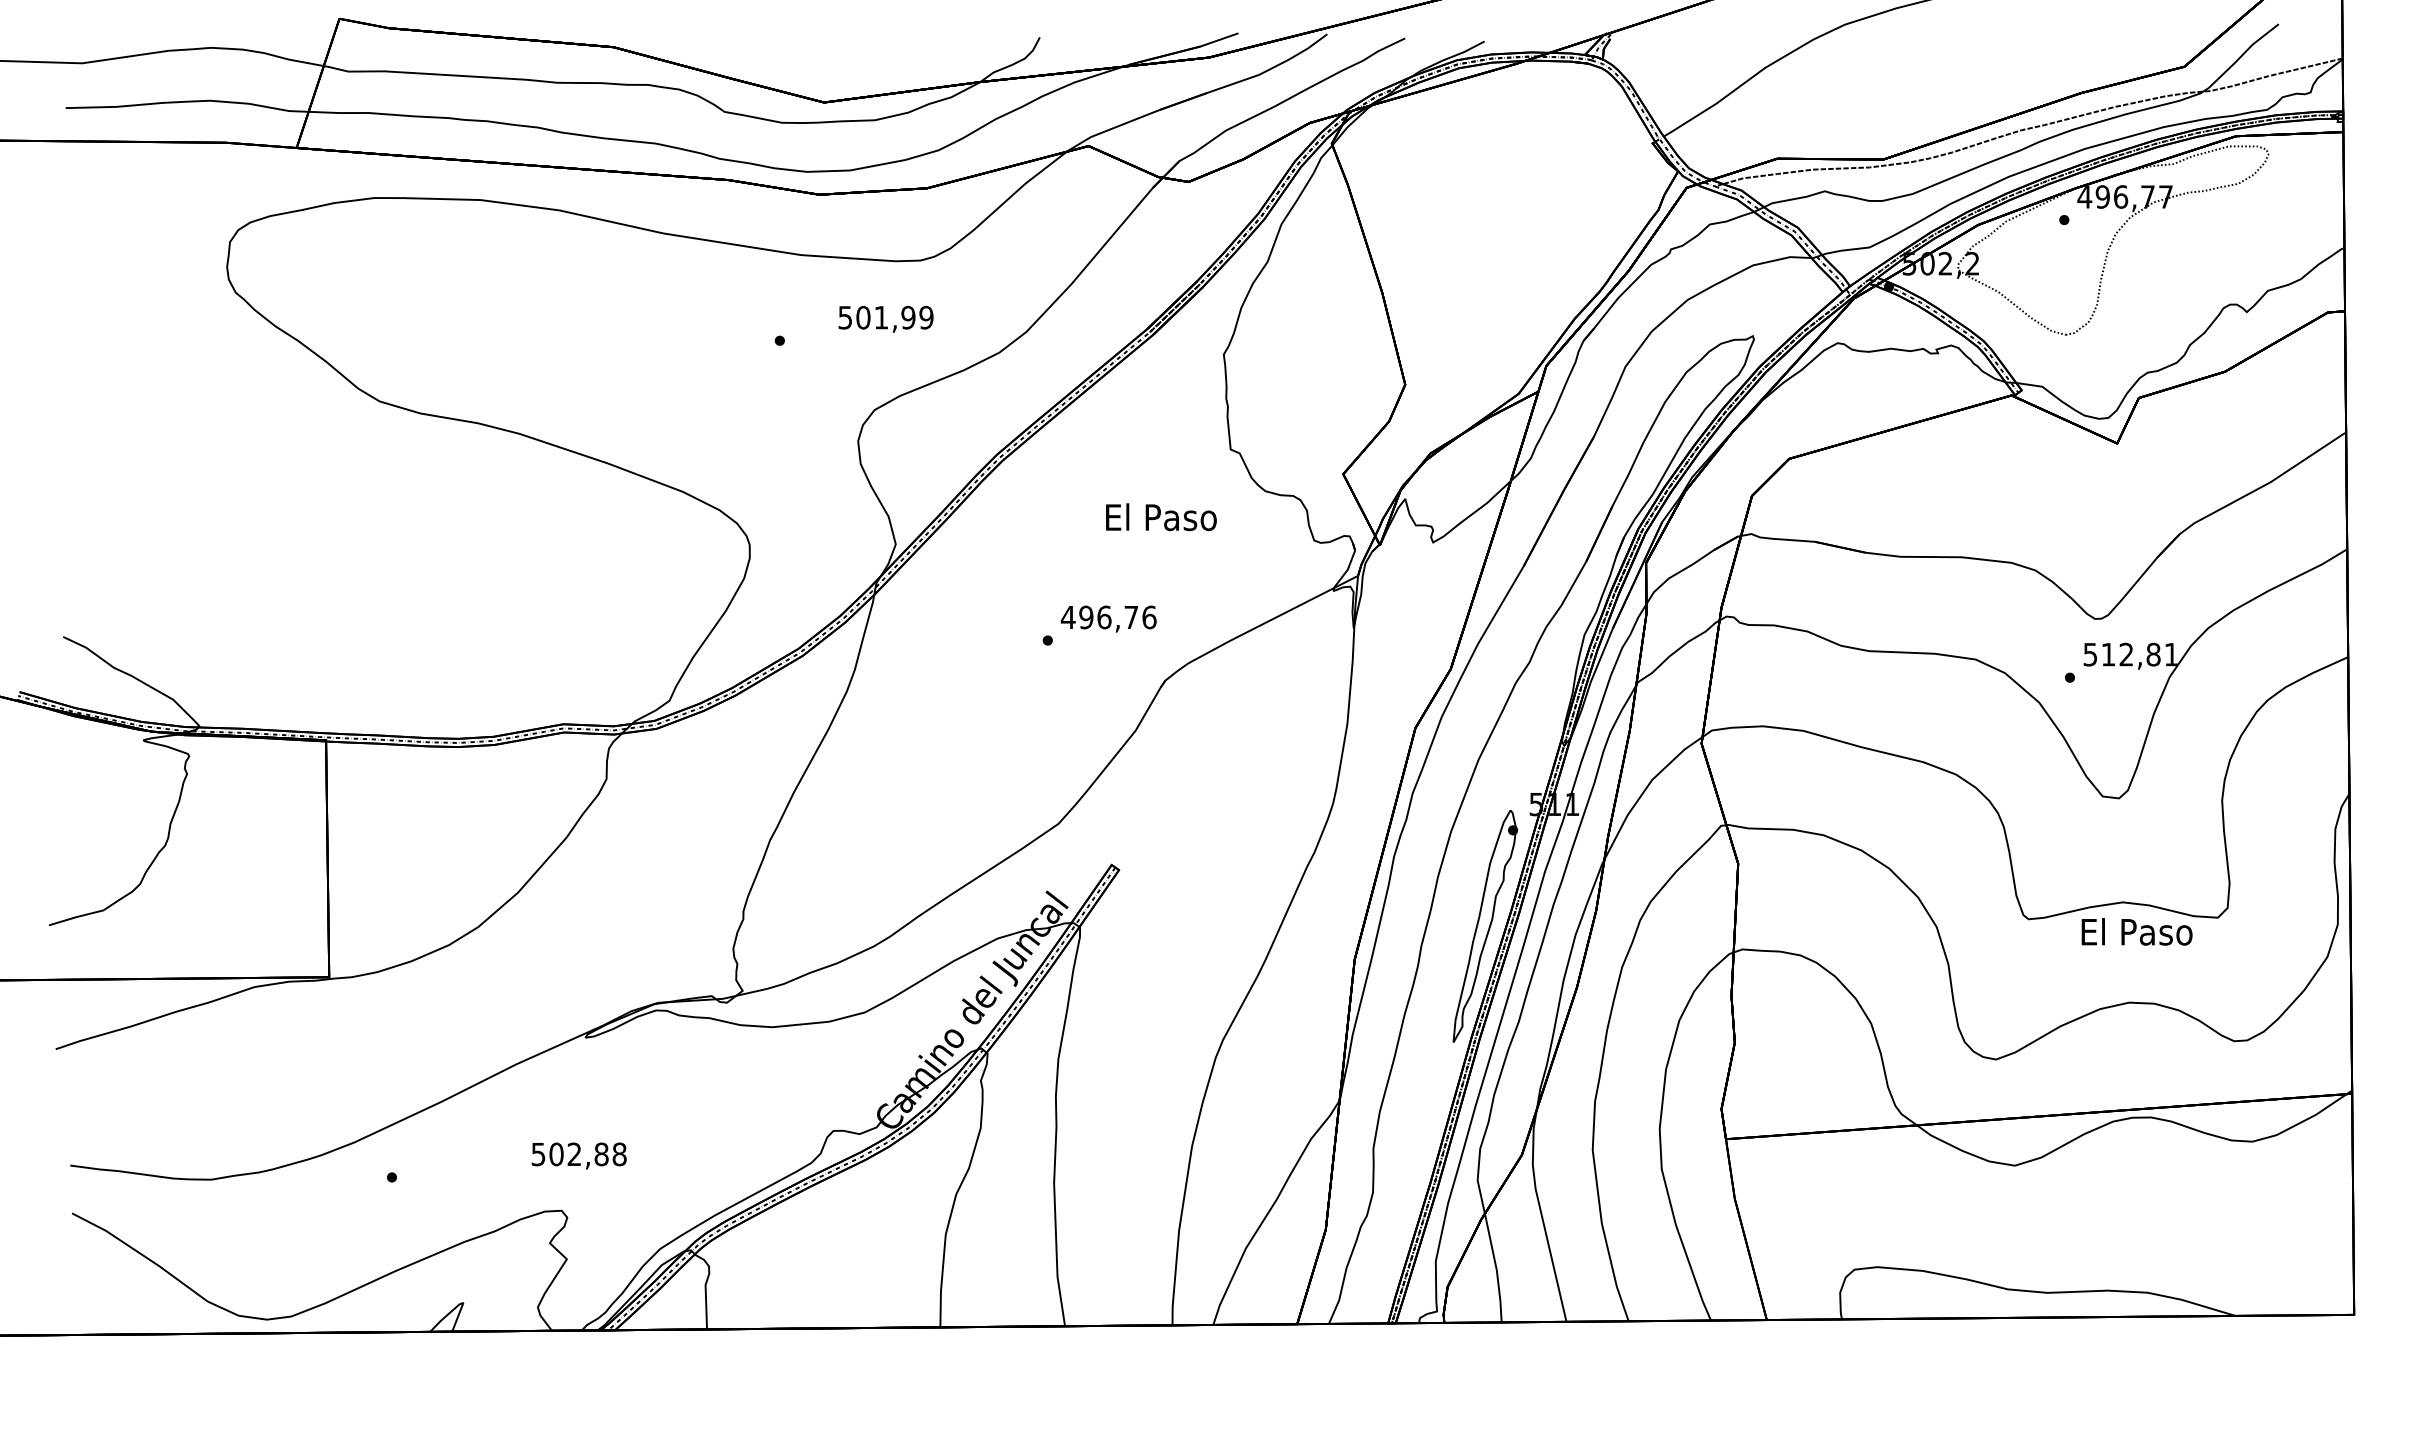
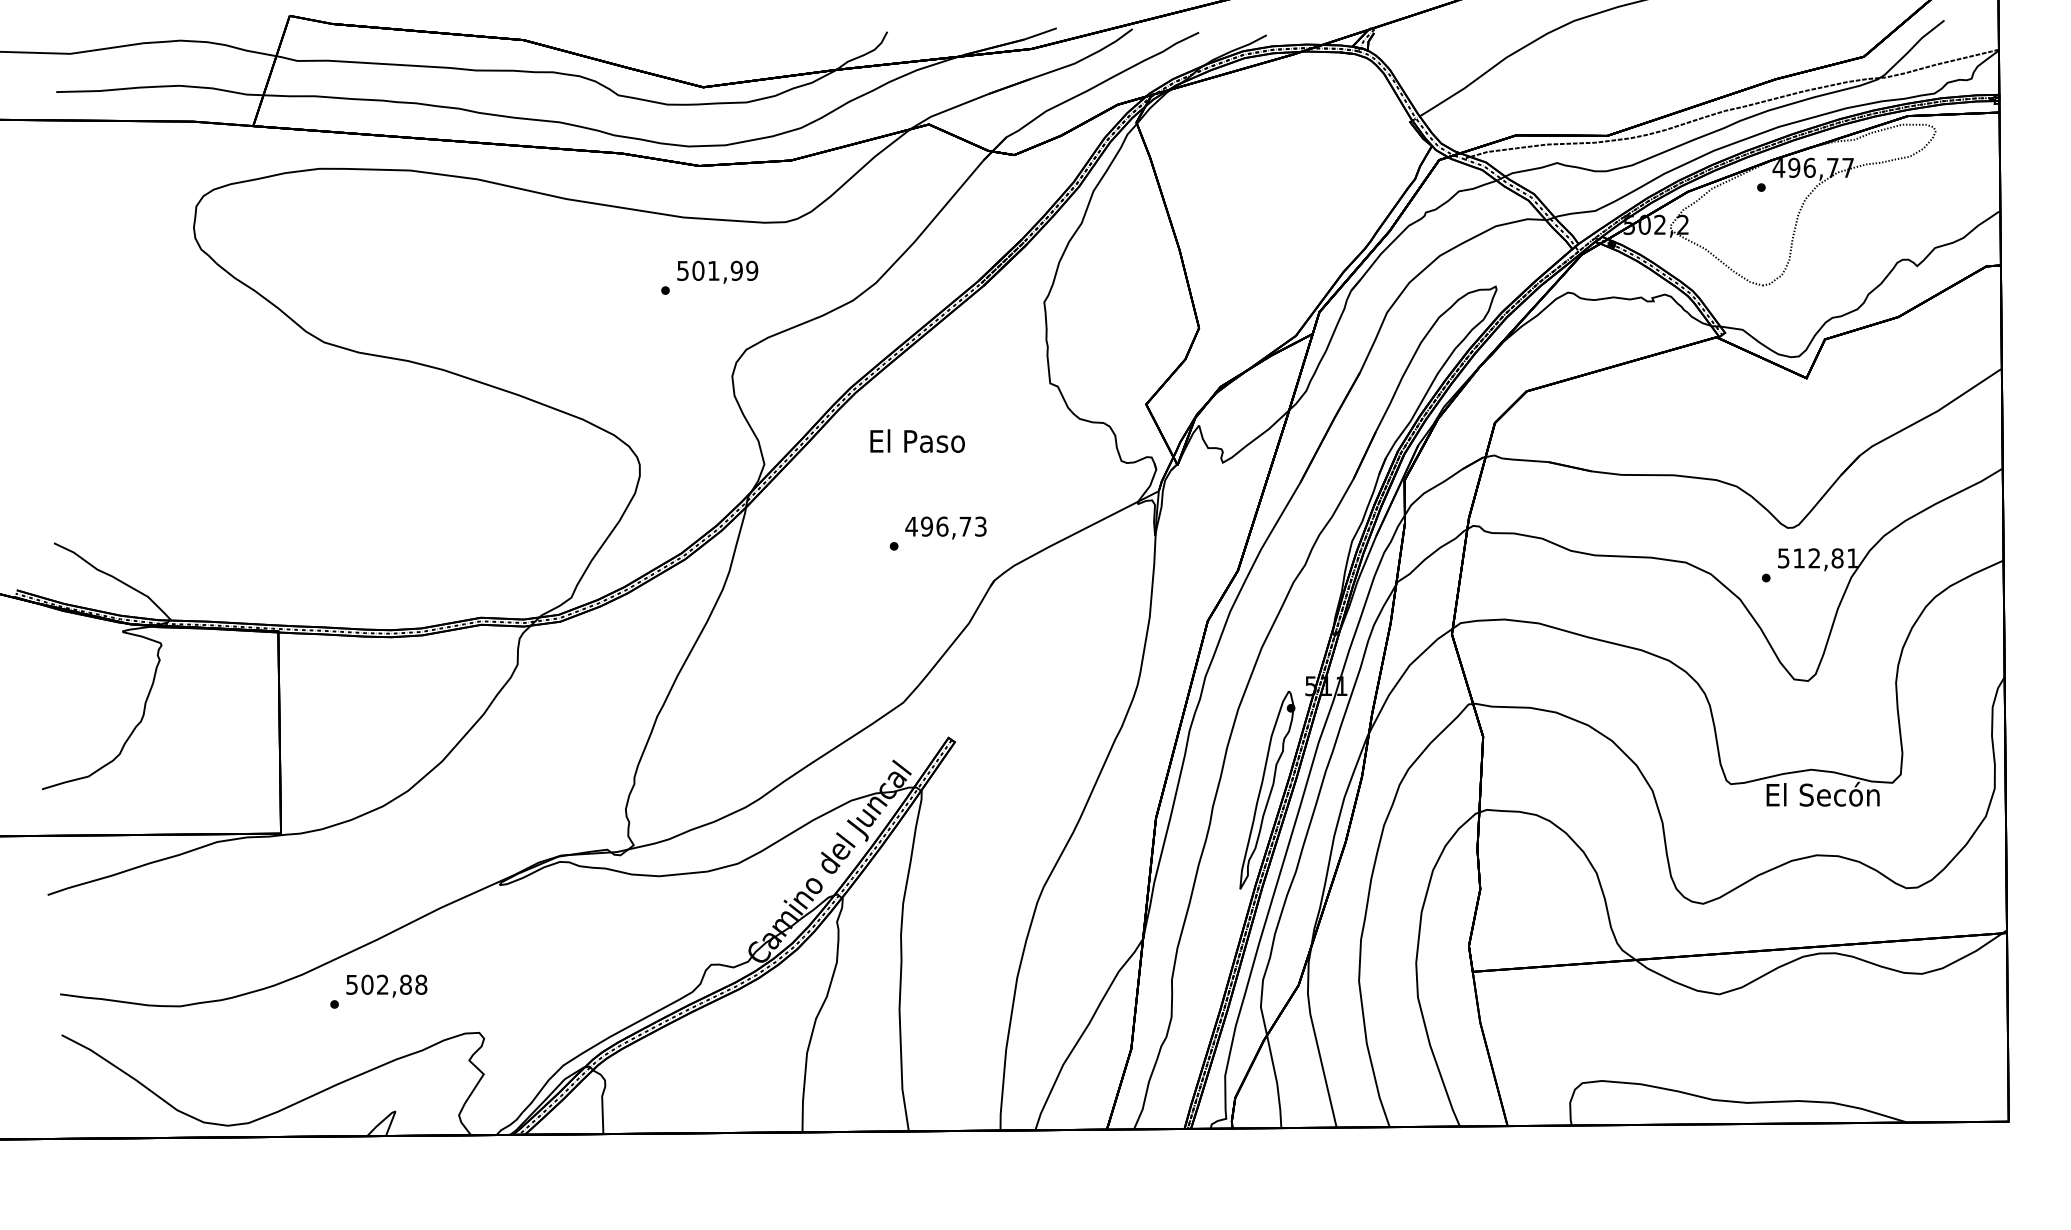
text: (885, 318) -> (717, 271), moved
text: (1161, 517) -> (917, 441), moved
text: (1149, 617) -> (980, 526), 496,76 -> 496,73
text: (2136, 930) -> (1823, 793), El Paso -> El Secón
text: (578, 1155) -> (386, 985), moved

